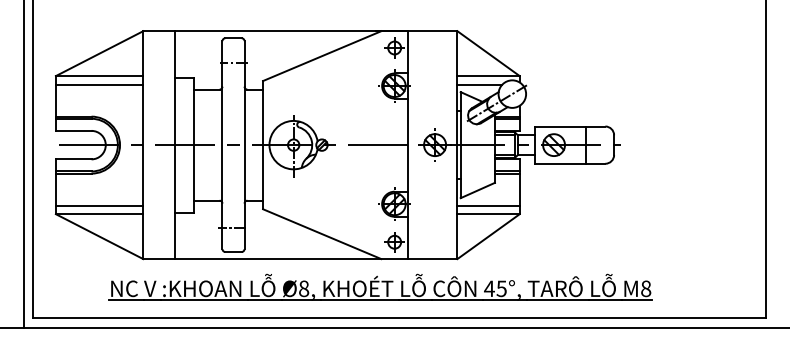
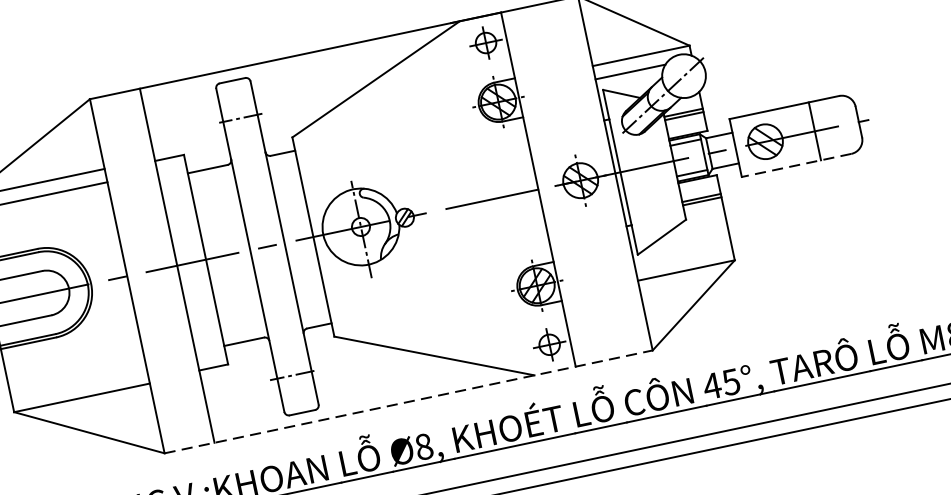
line: (569, 163) -> (795, 165), solid -> dashed
line: (99, 205) -> (79, 384), removed
line: (488, 205) -> (683, 257), removed
line: (300, 259) -> (409, 402), solid -> dashed

